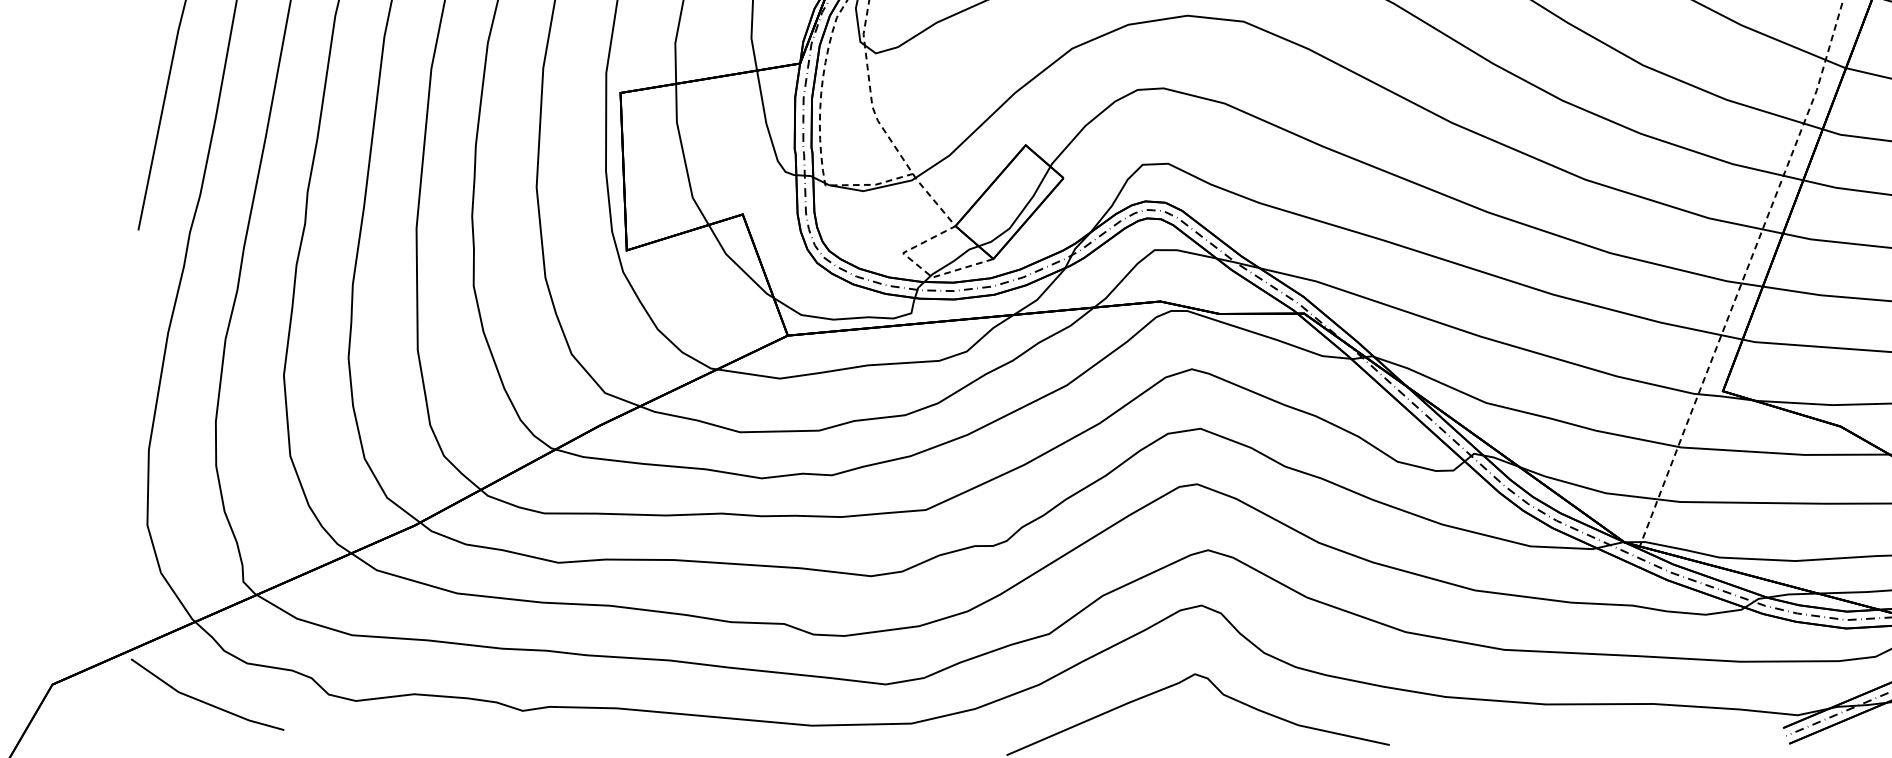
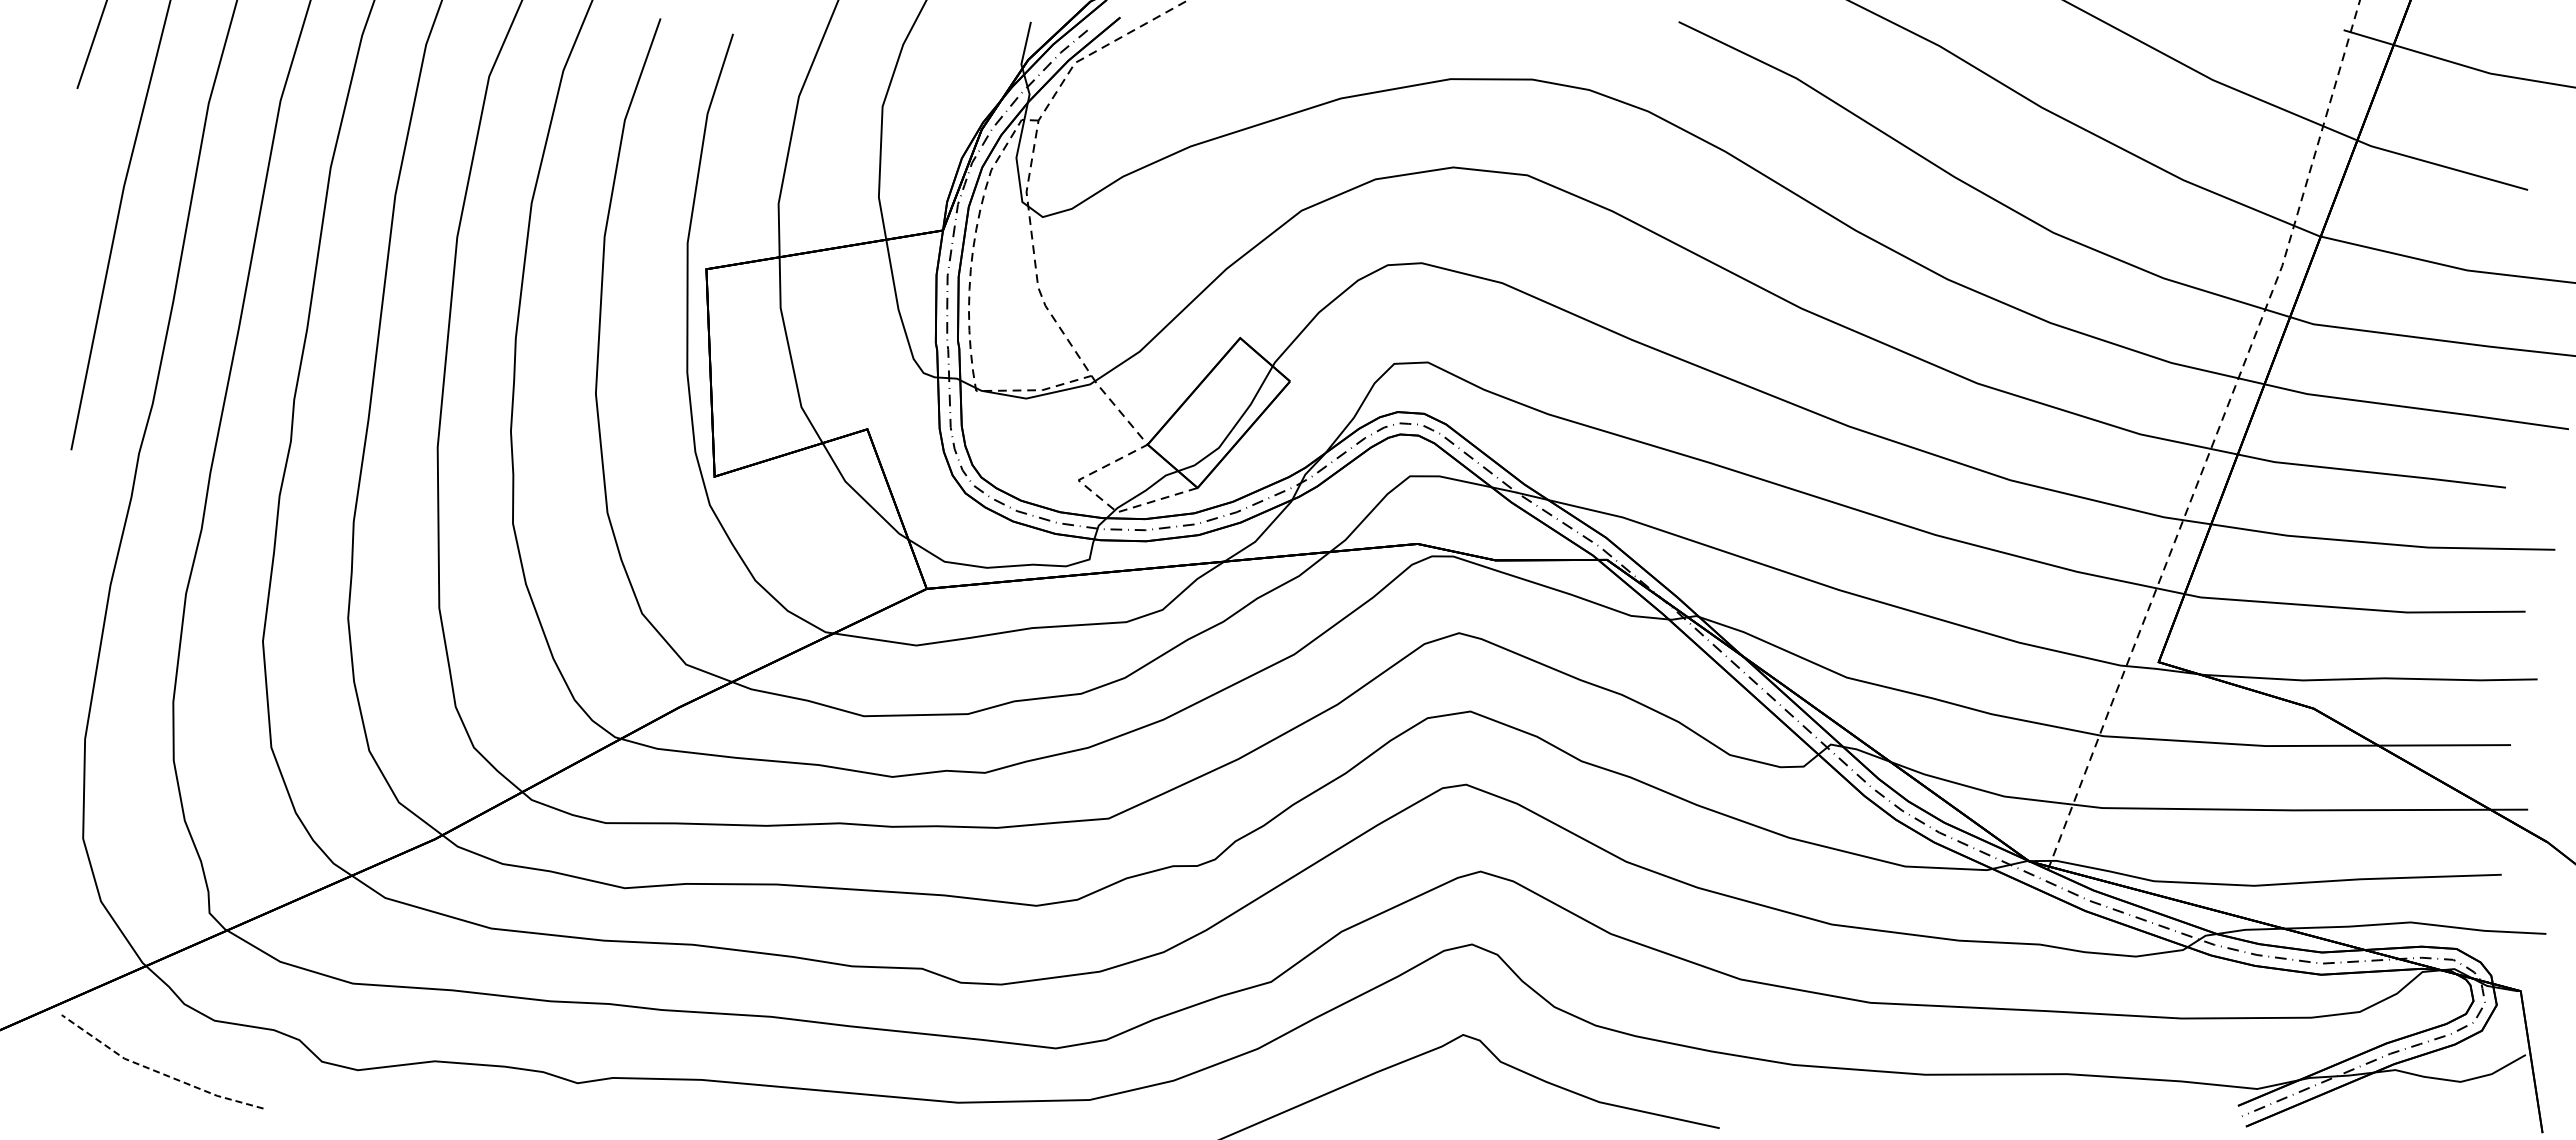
line: (203, 702) -> (157, 1072), solid -> dashed

